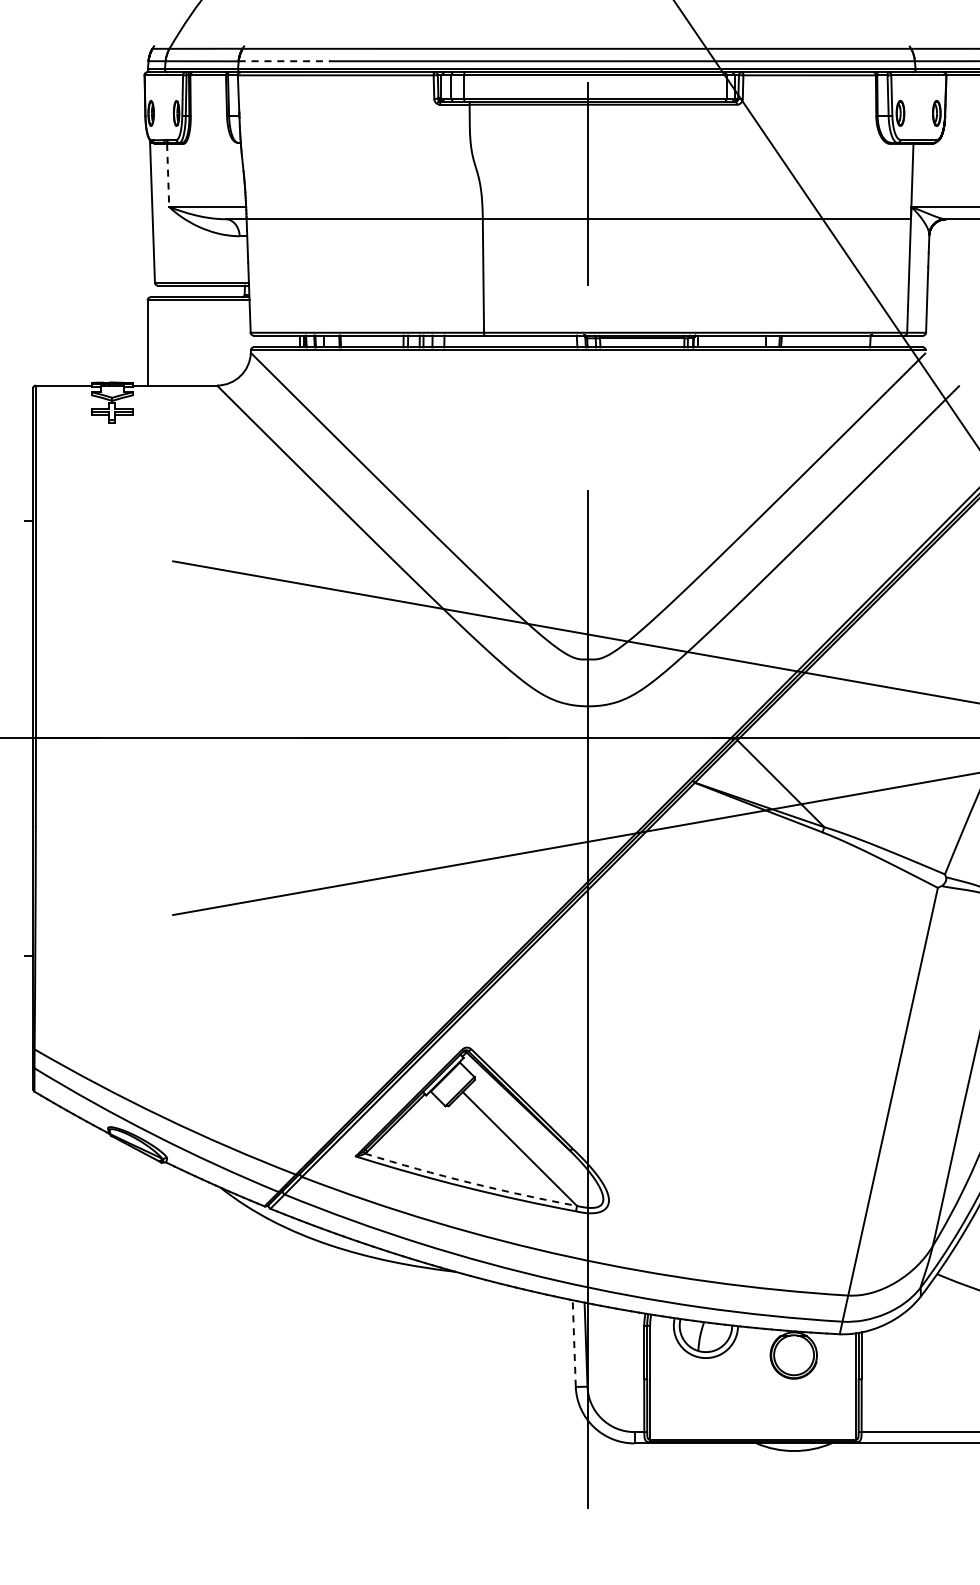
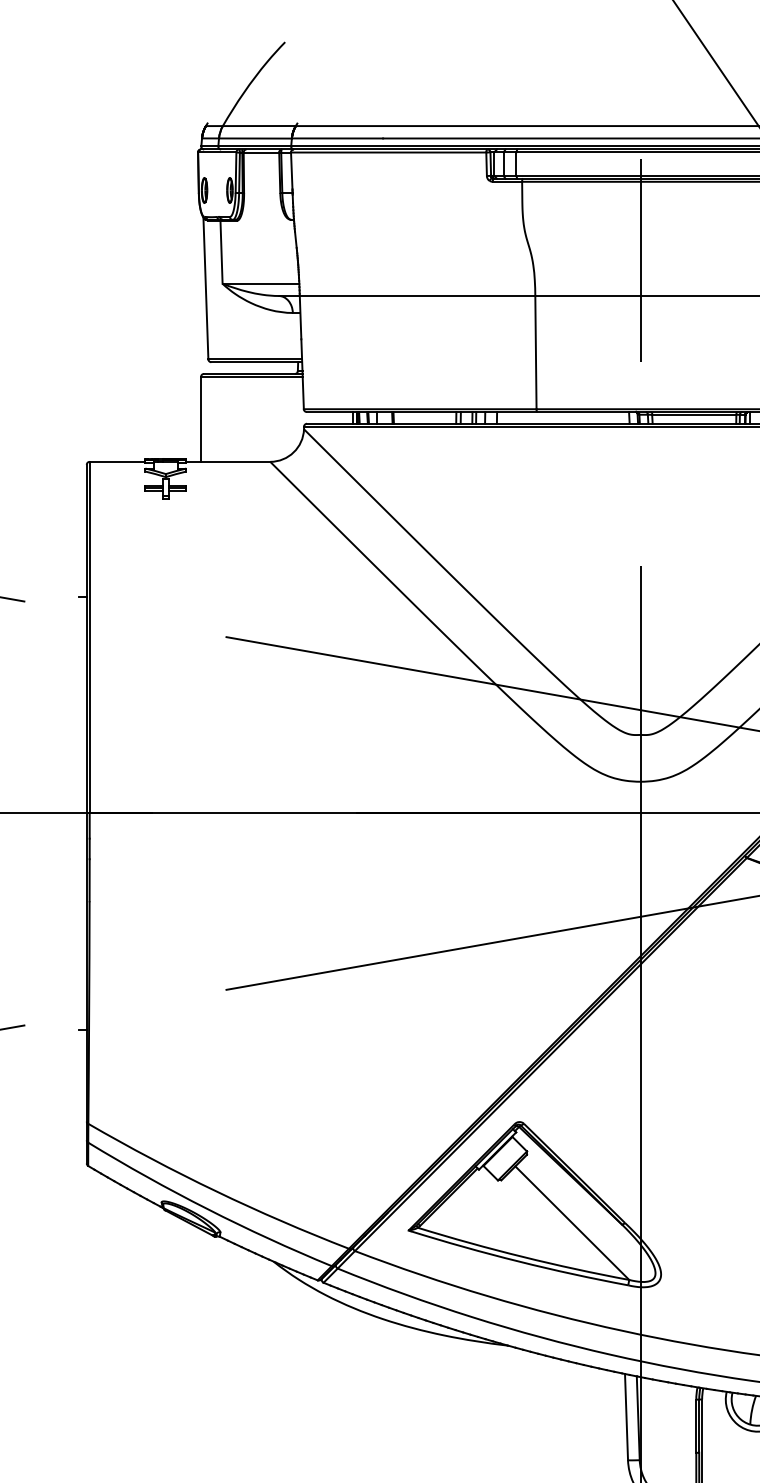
line: (284, 61) -> (337, 138), dashed -> solid
line: (168, 175) -> (221, 252), dashed -> solid
arc: (470, 1182) -> (523, 1256), dashed -> solid
line: (574, 1342) -> (626, 1416), dashed -> solid

